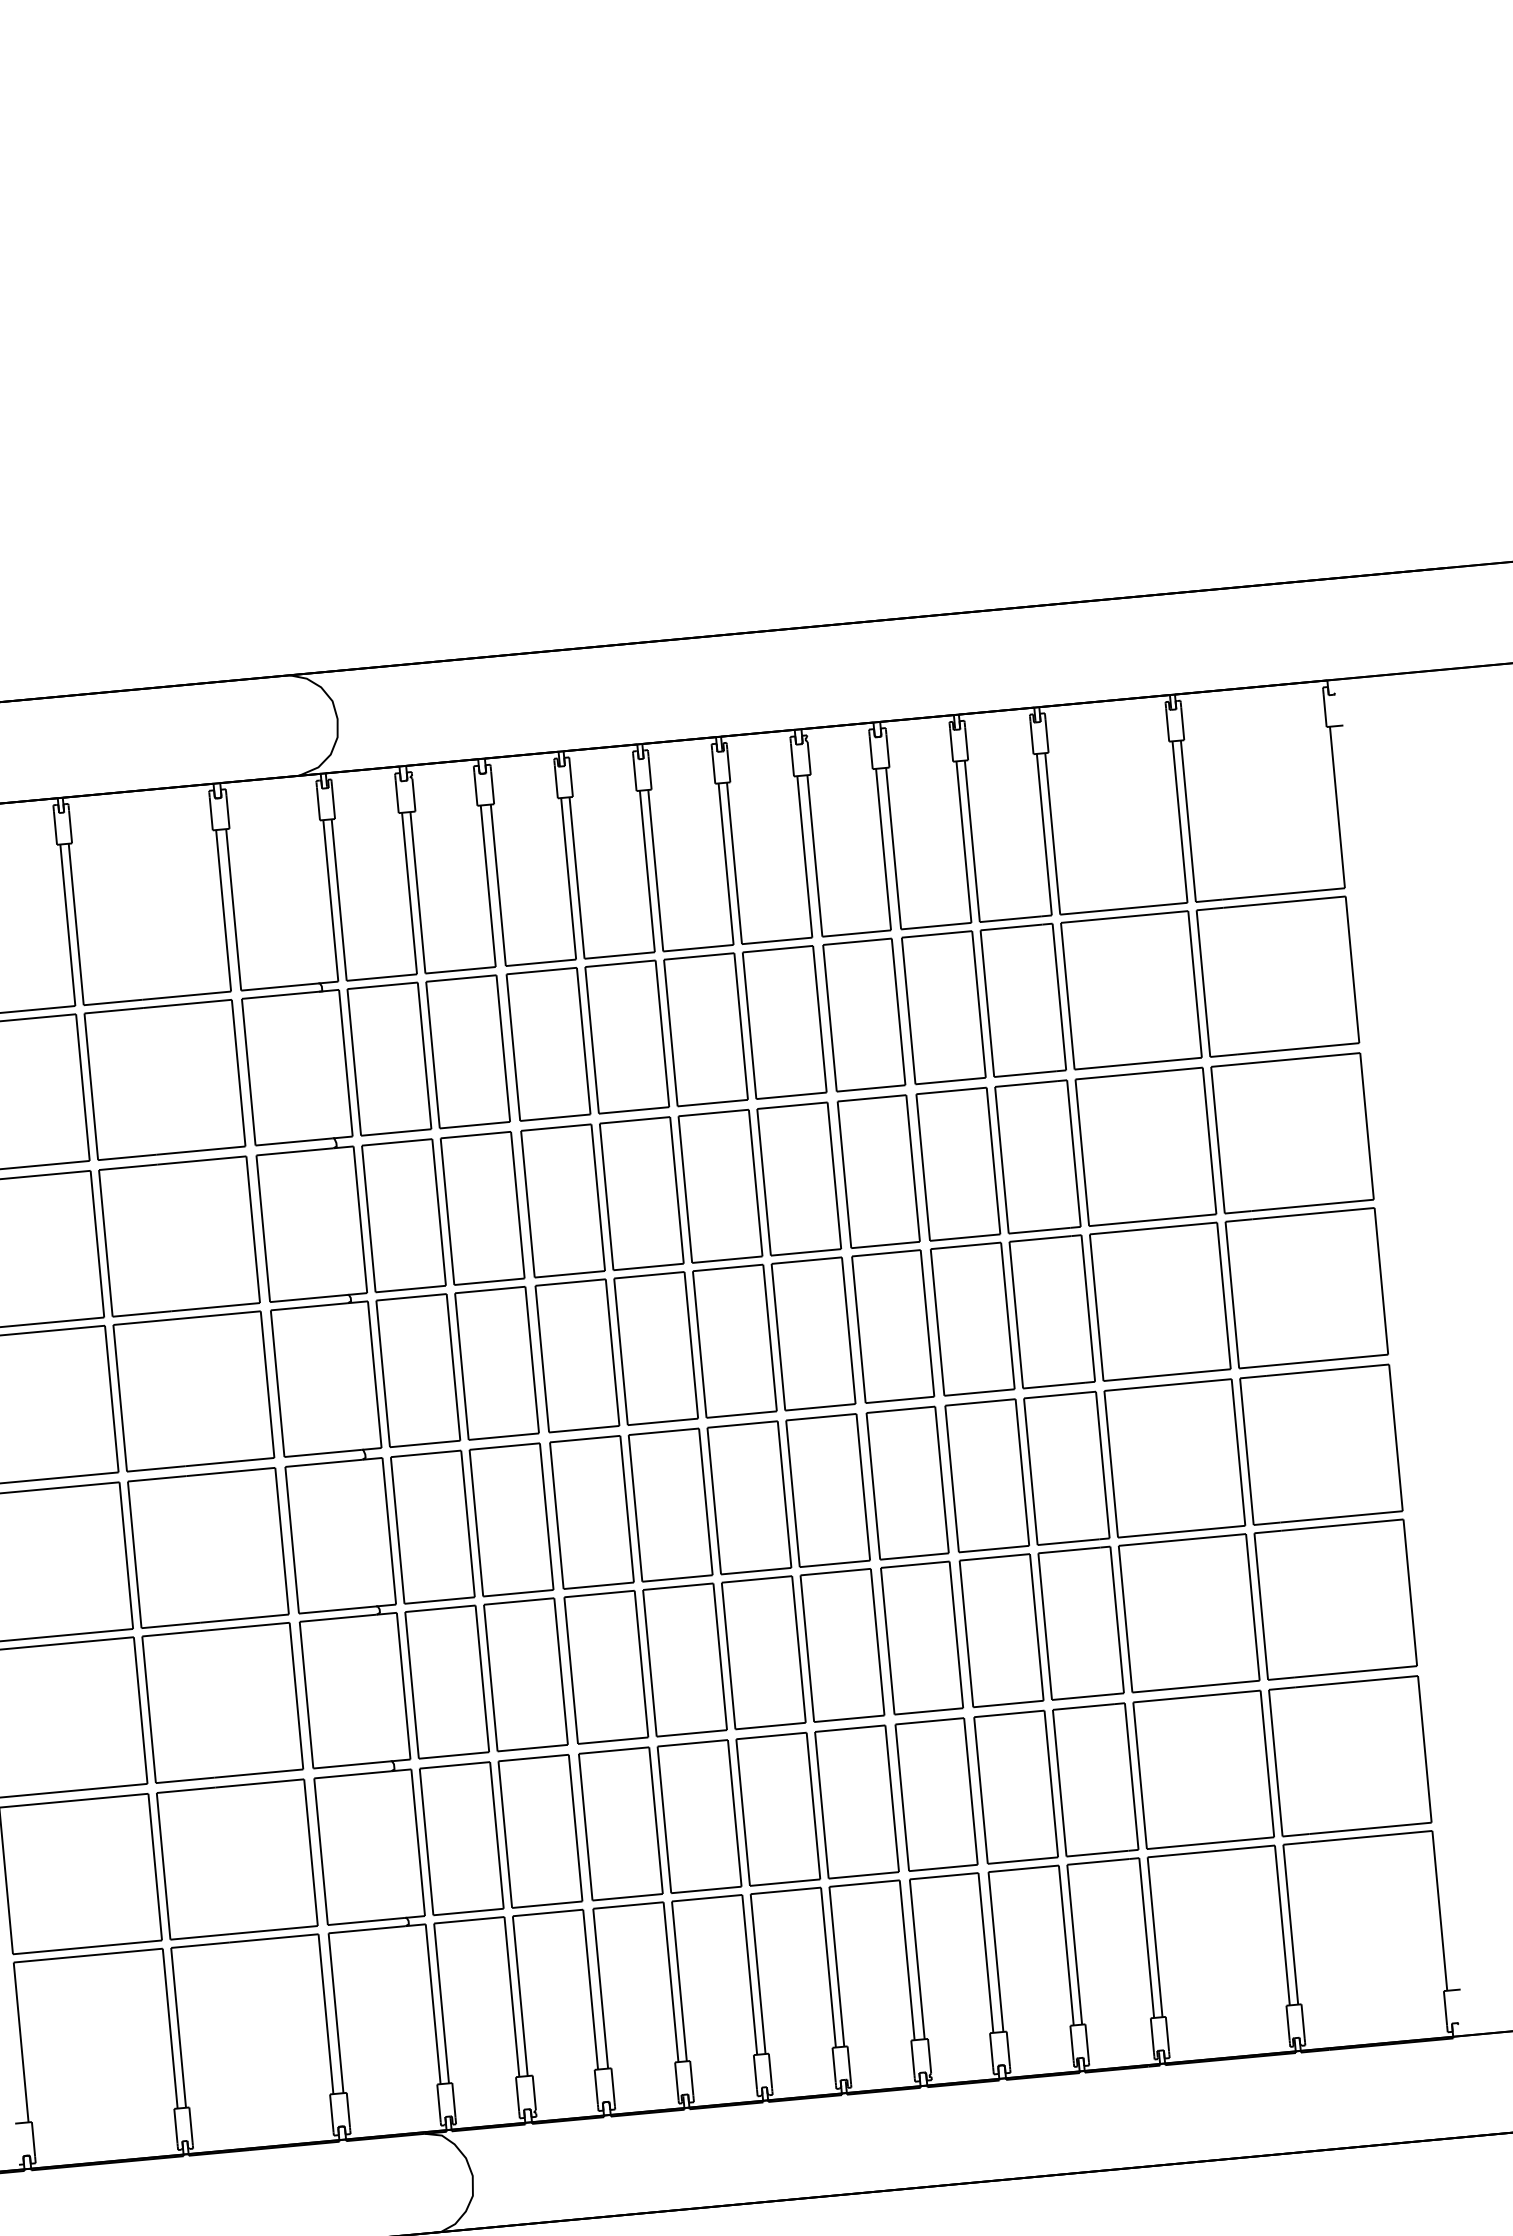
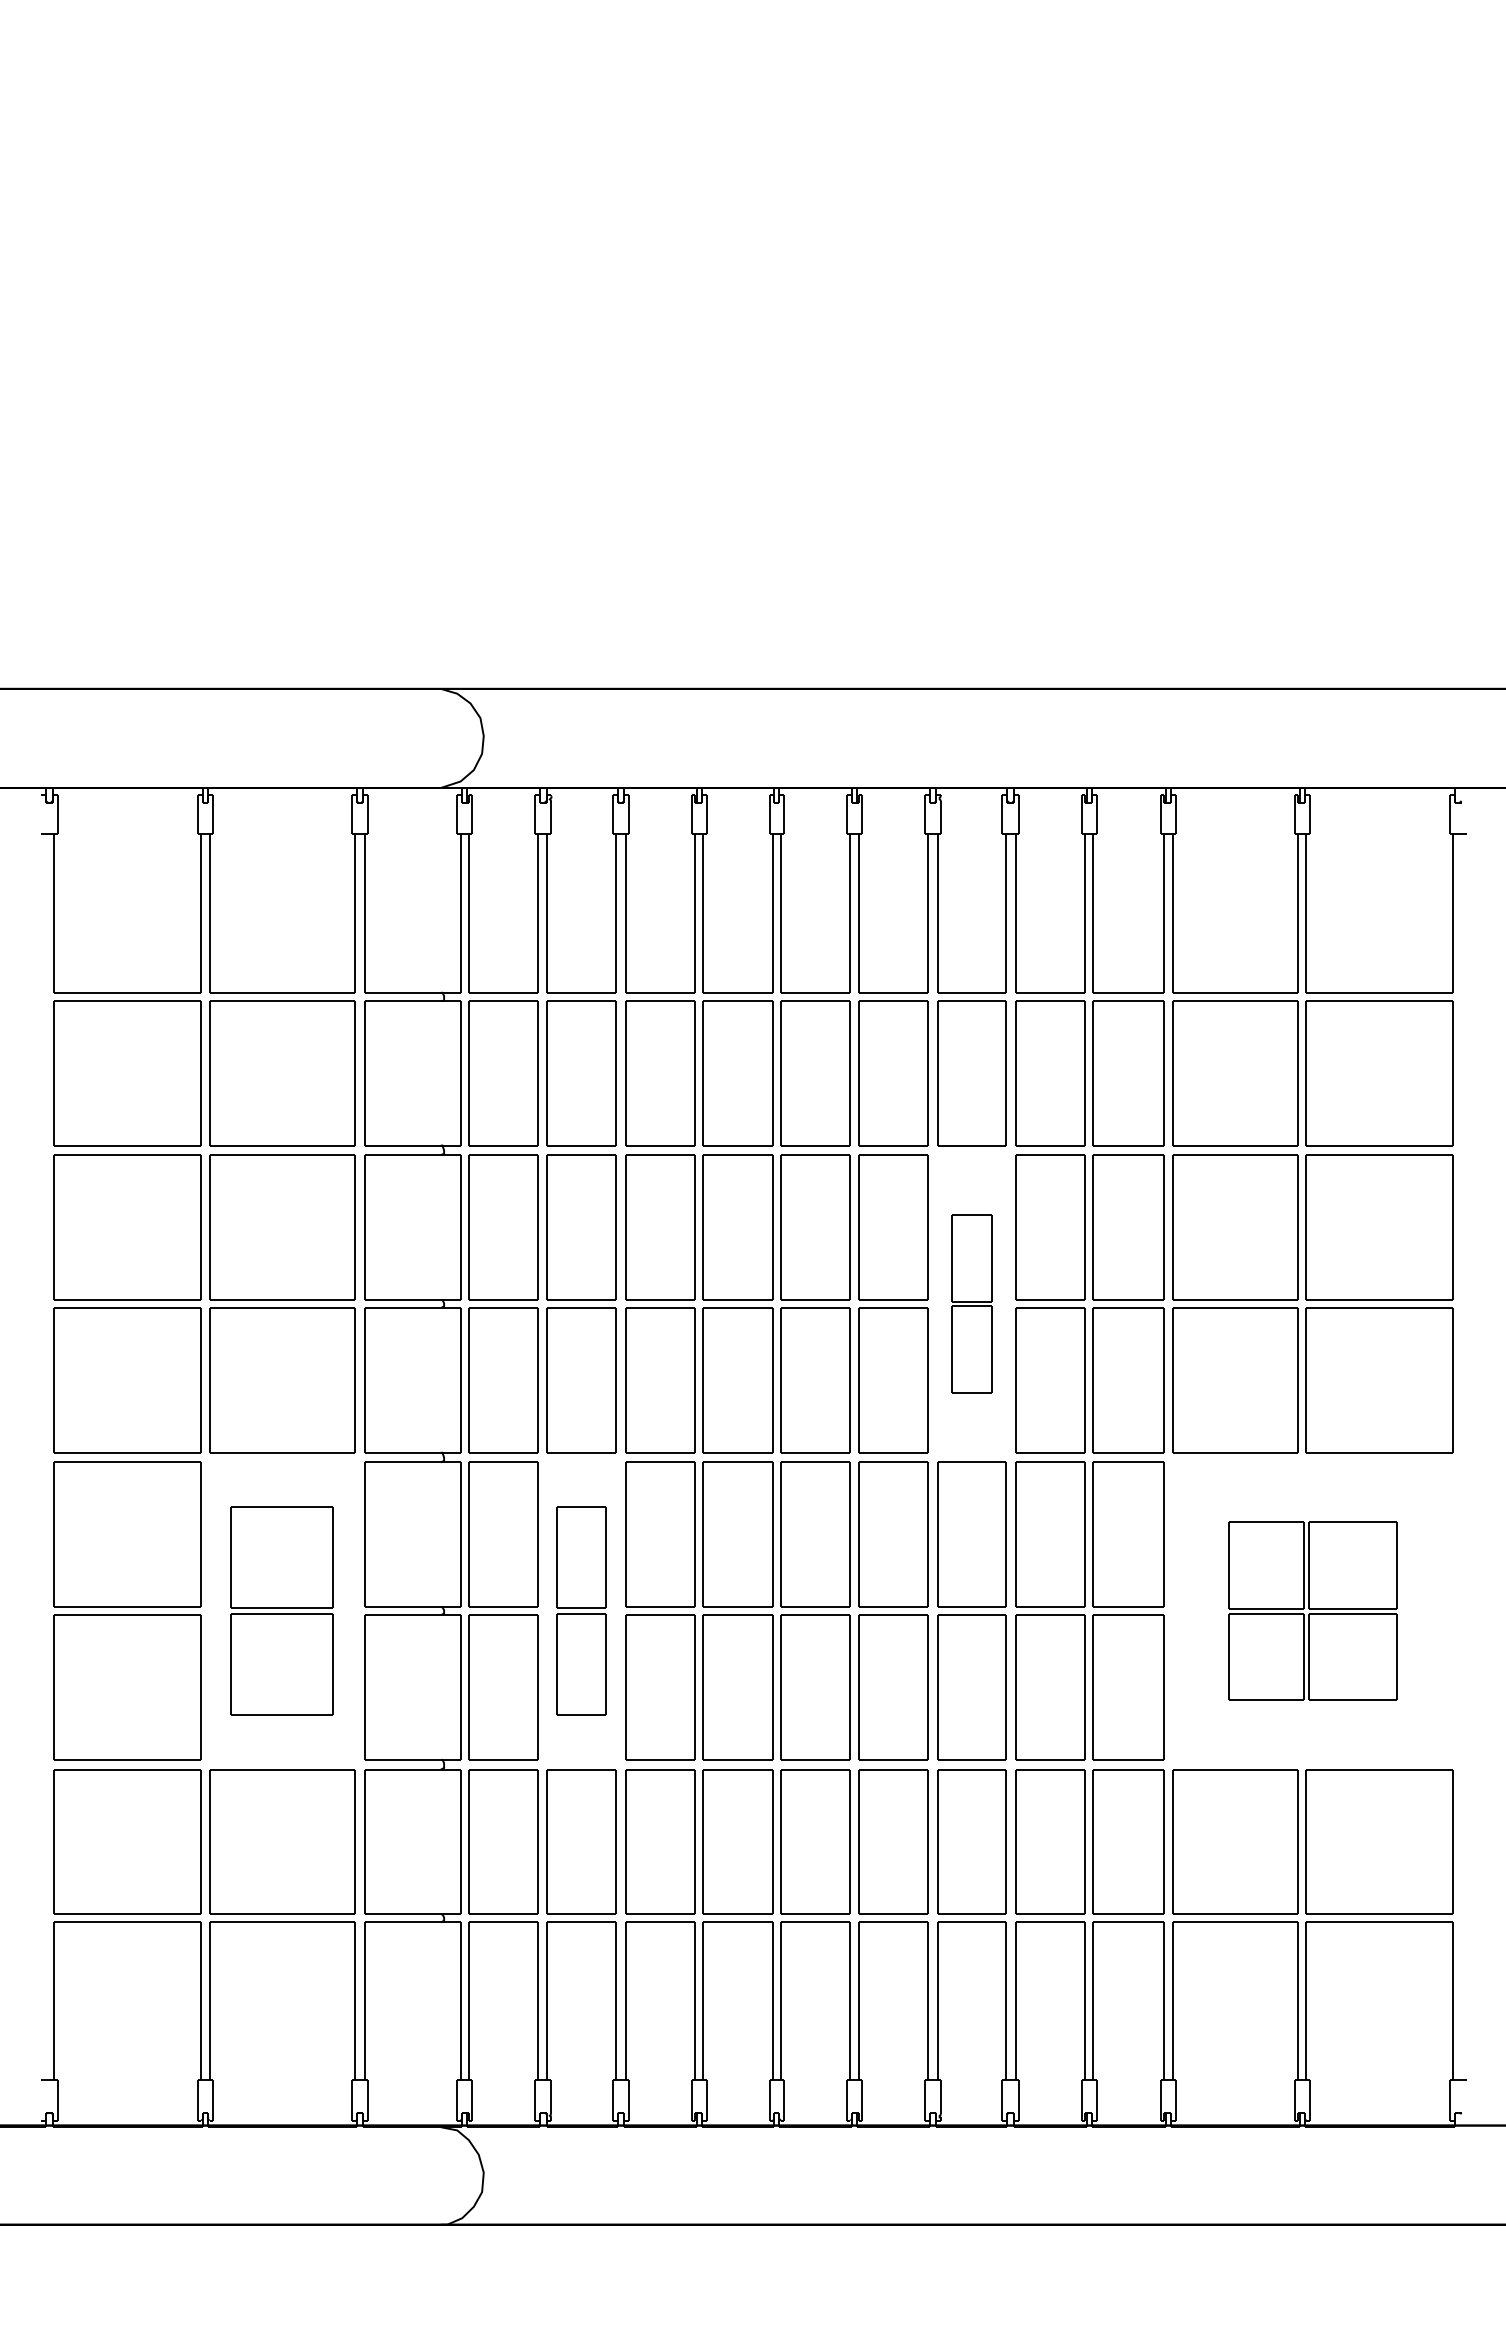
part: (885, 1248) -> (971, 1303), size x0.6
part: (1260, 1527) -> (1312, 1610), size x0.6
part: (518, 1596) -> (581, 1610), size x0.7
part: (215, 1624) -> (282, 1610), size x0.7

